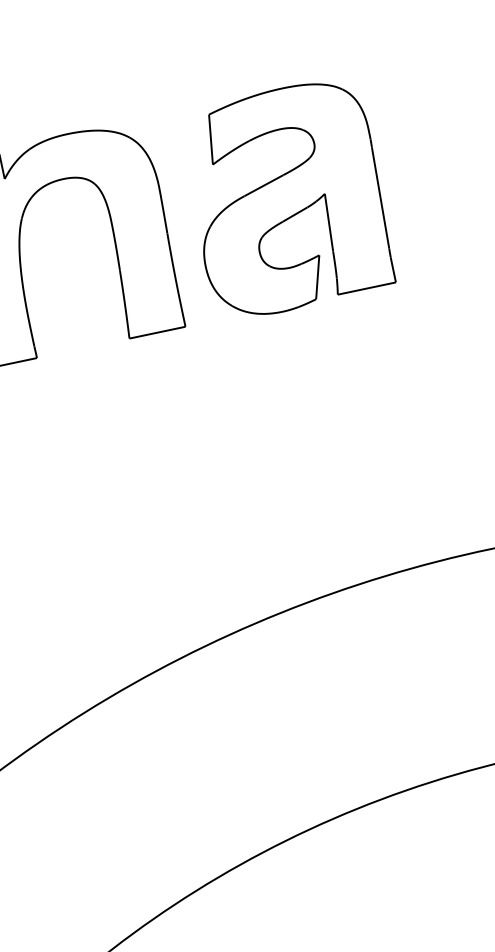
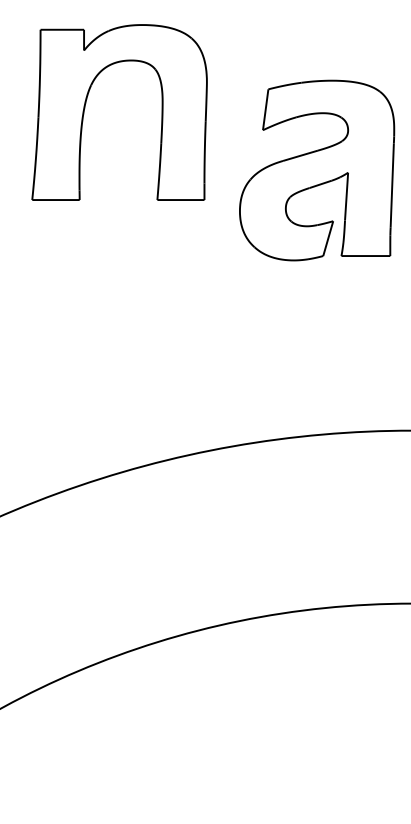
part: (287, 198) -> (317, 170), moved

